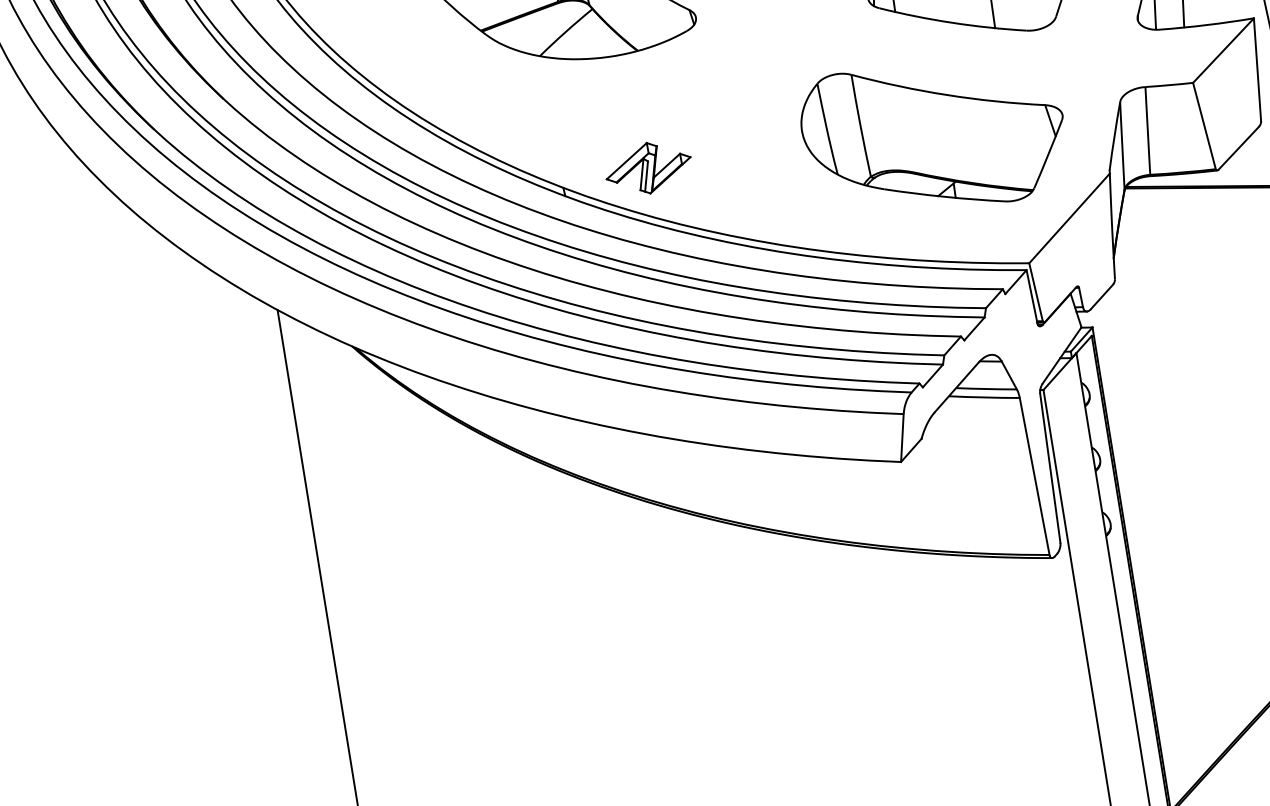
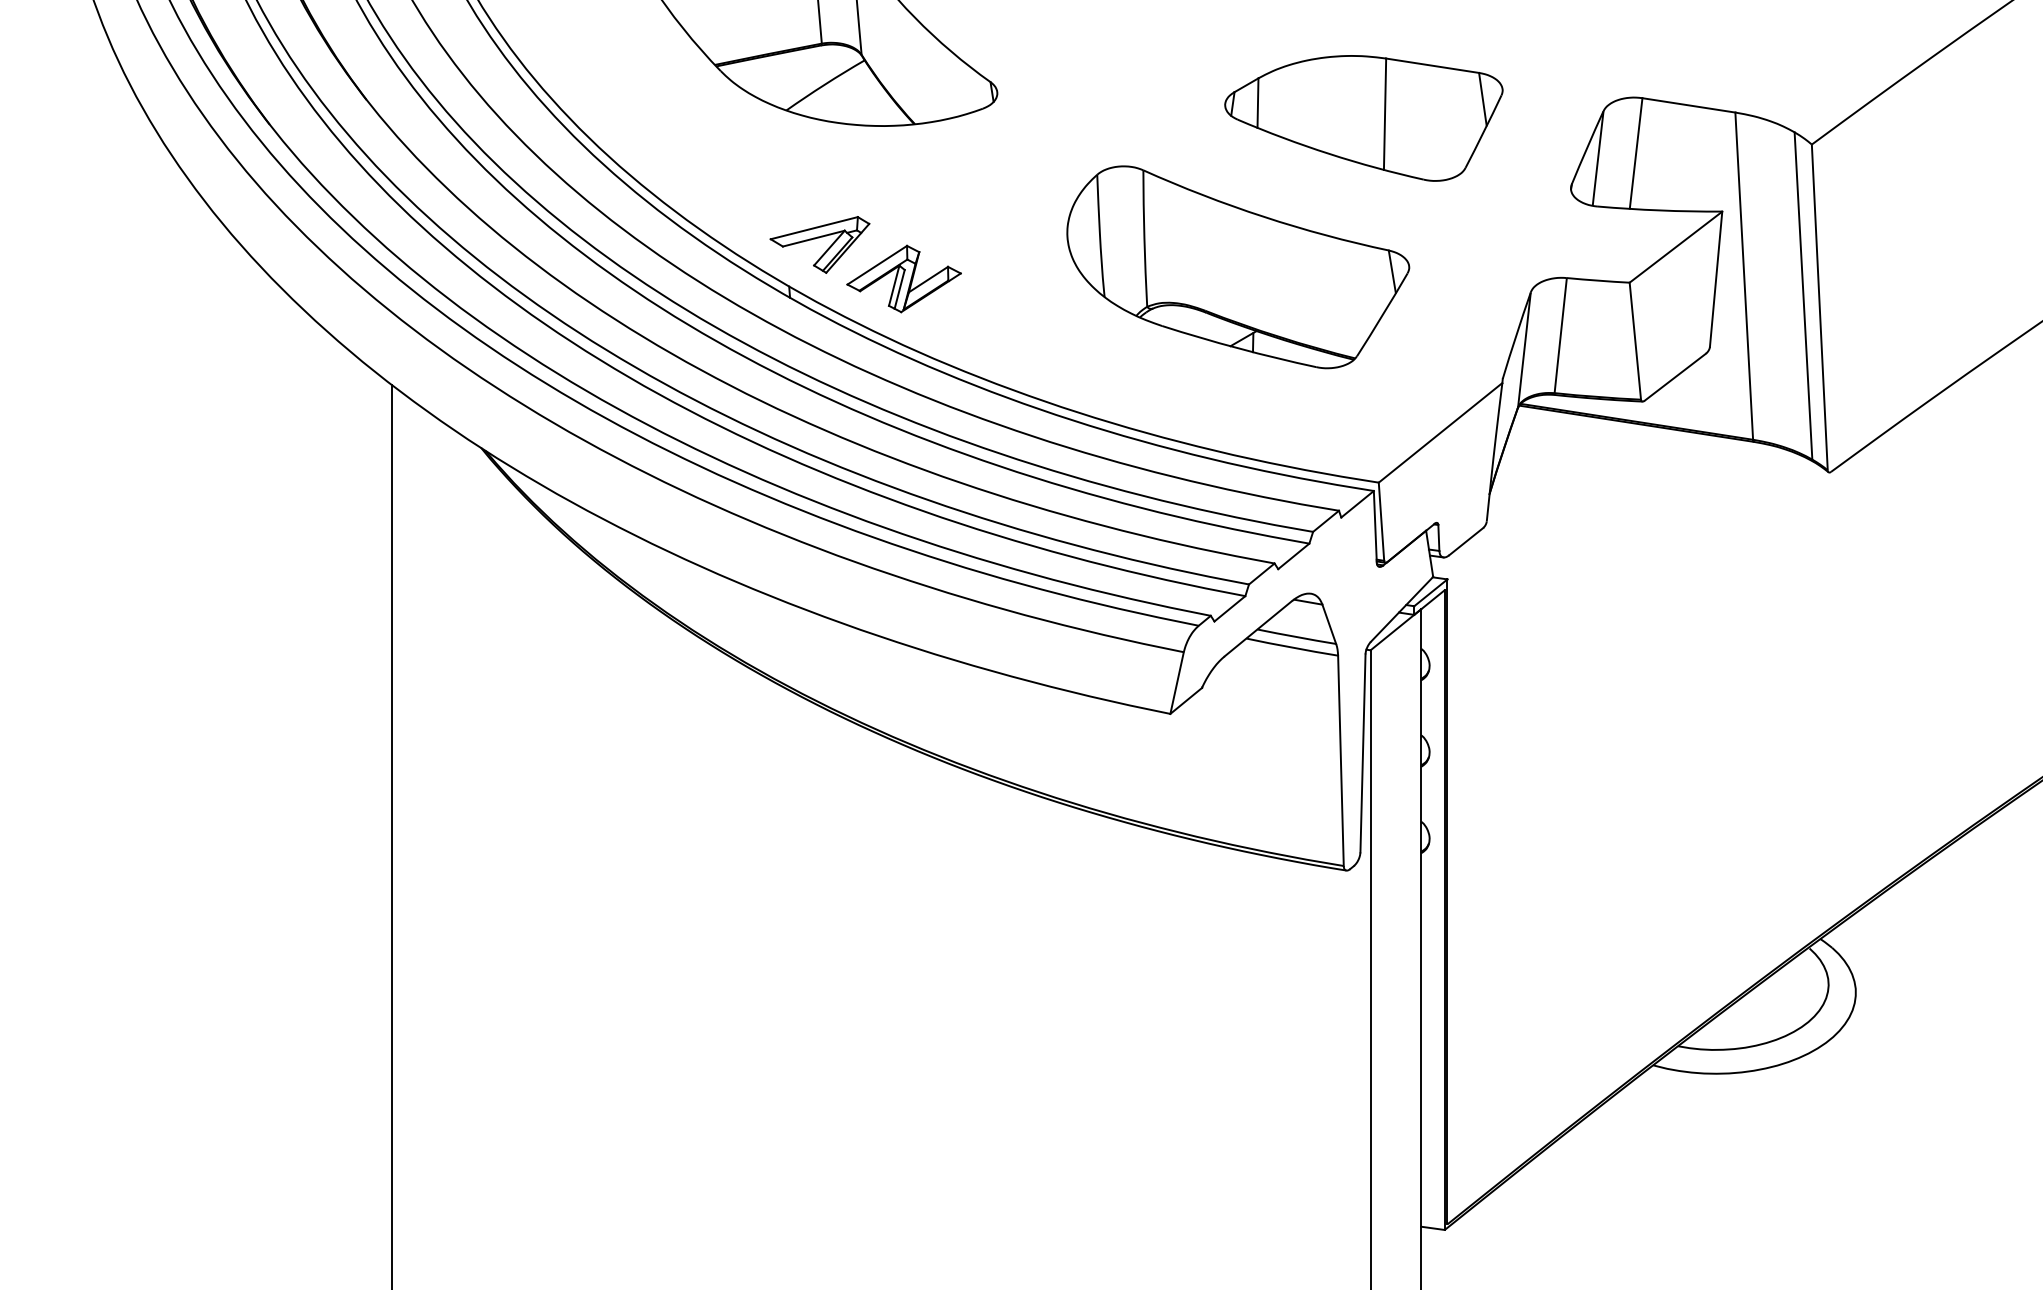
part: (934, 136) -> (1238, 267), moved
part: (580, 152) -> (819, 244), added

